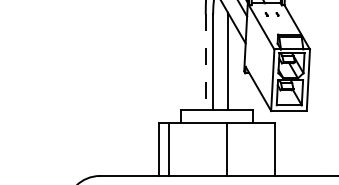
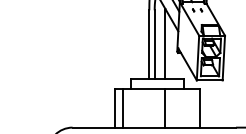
line: (205, 61) -> (149, 44), dashed -> solid

